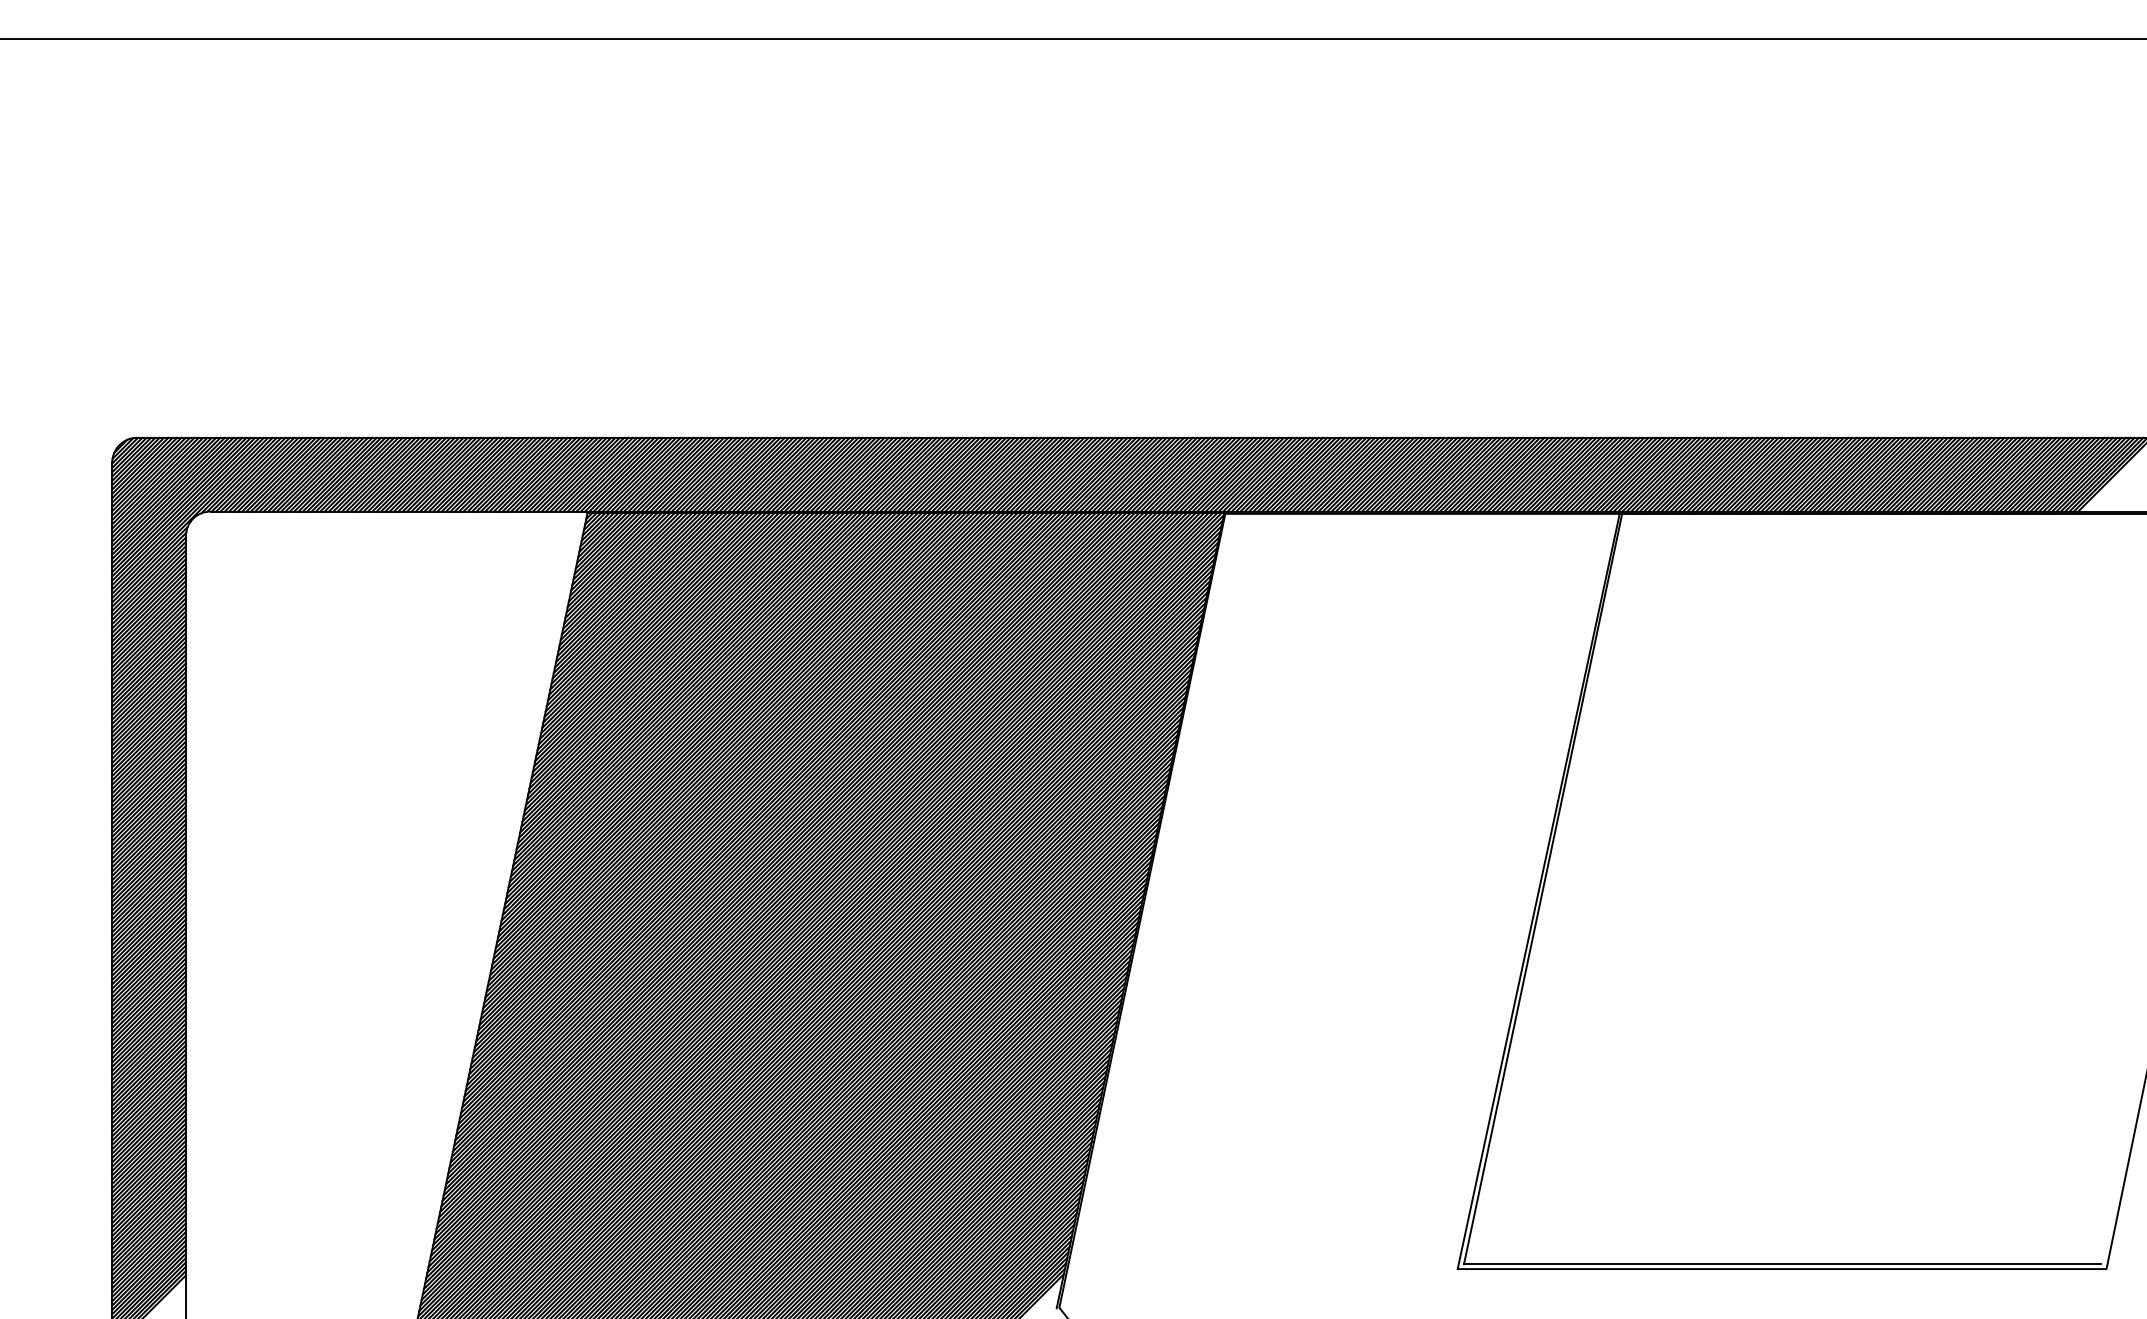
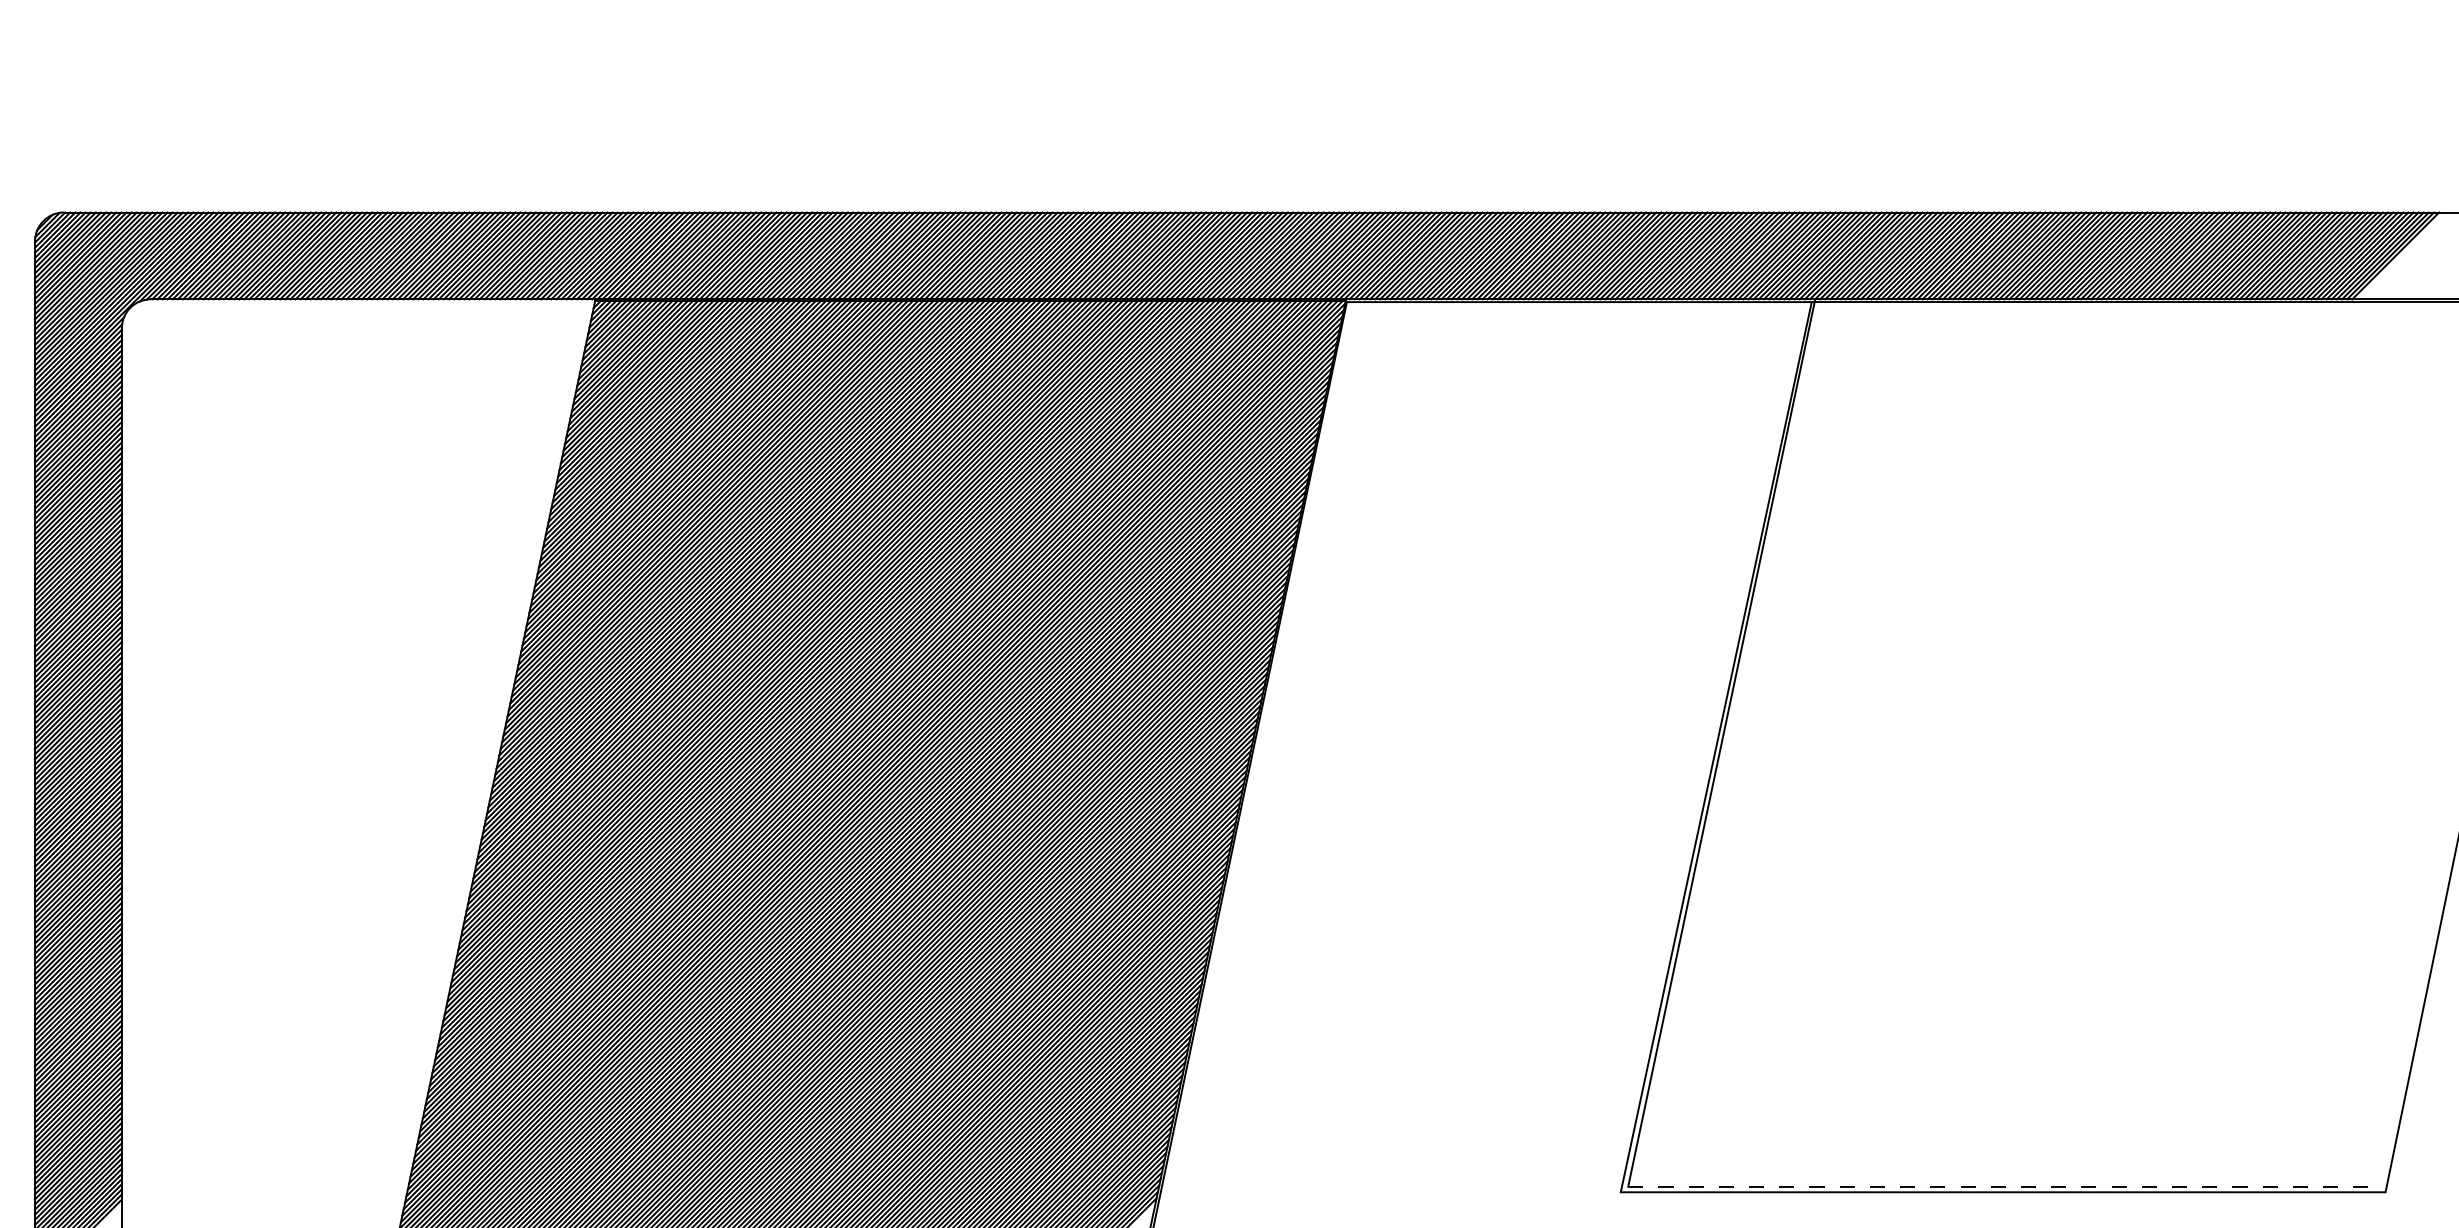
line: (1782, 1264) -> (2003, 1186), solid -> dashed

